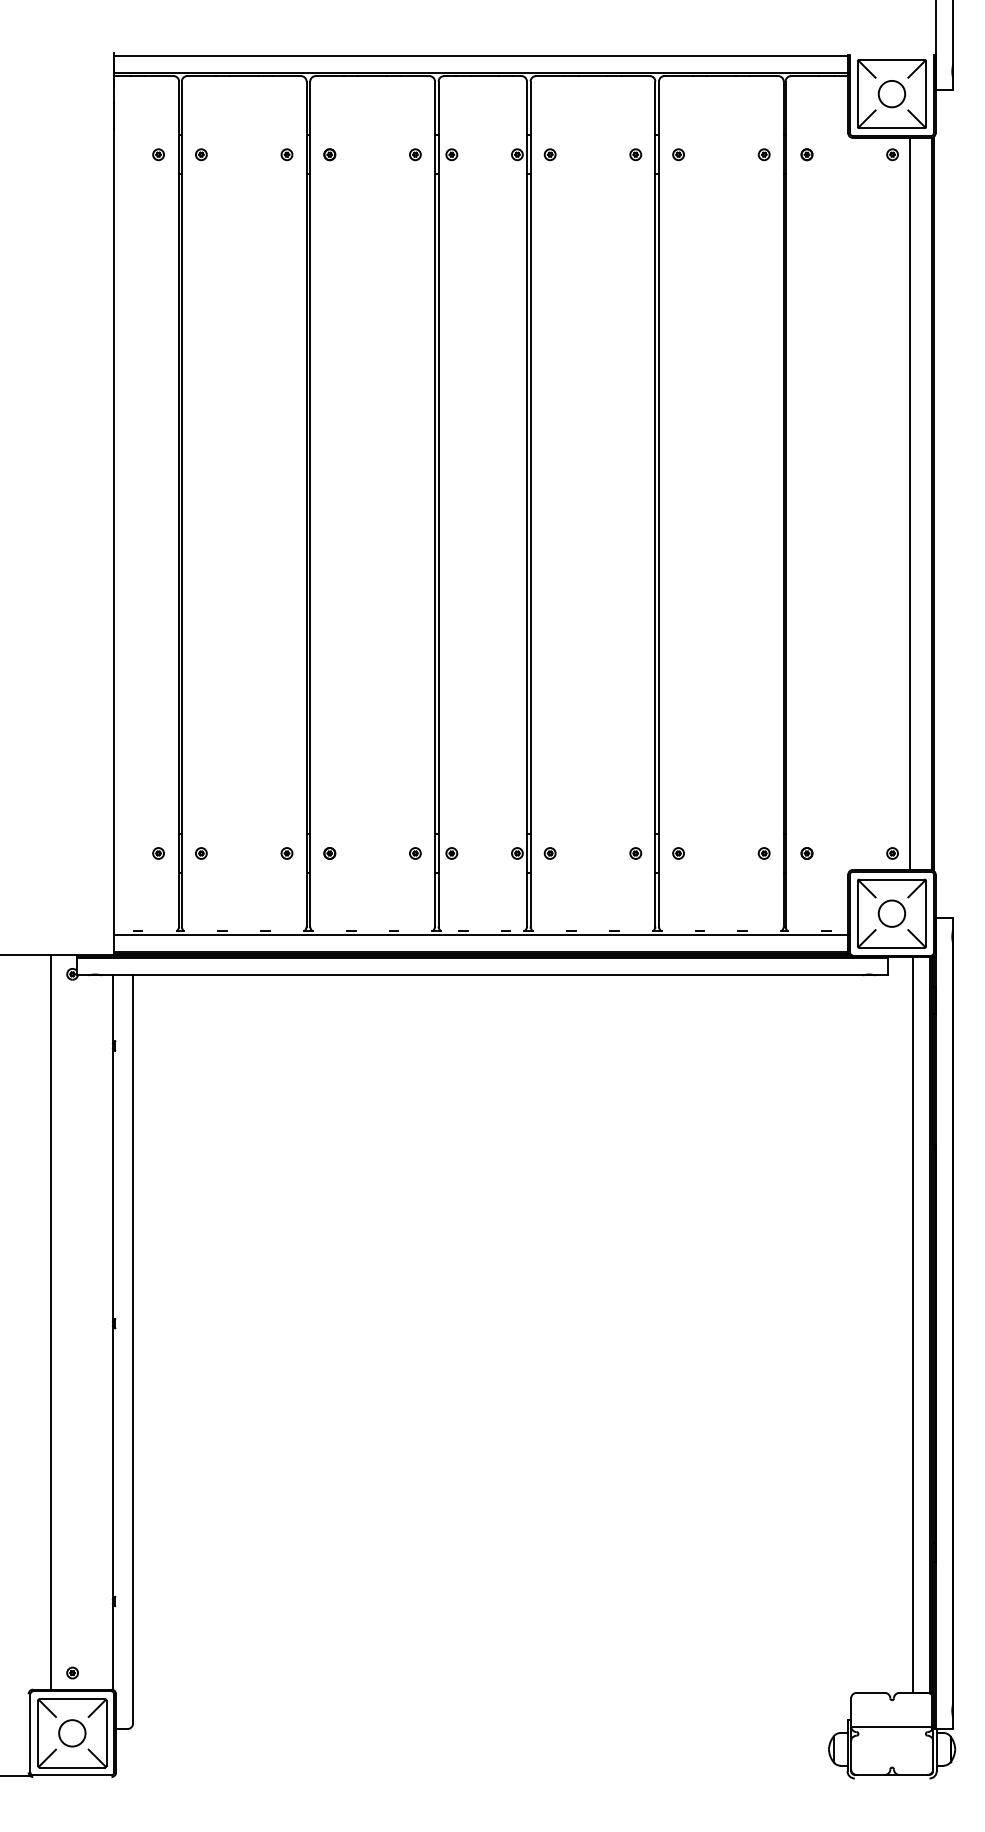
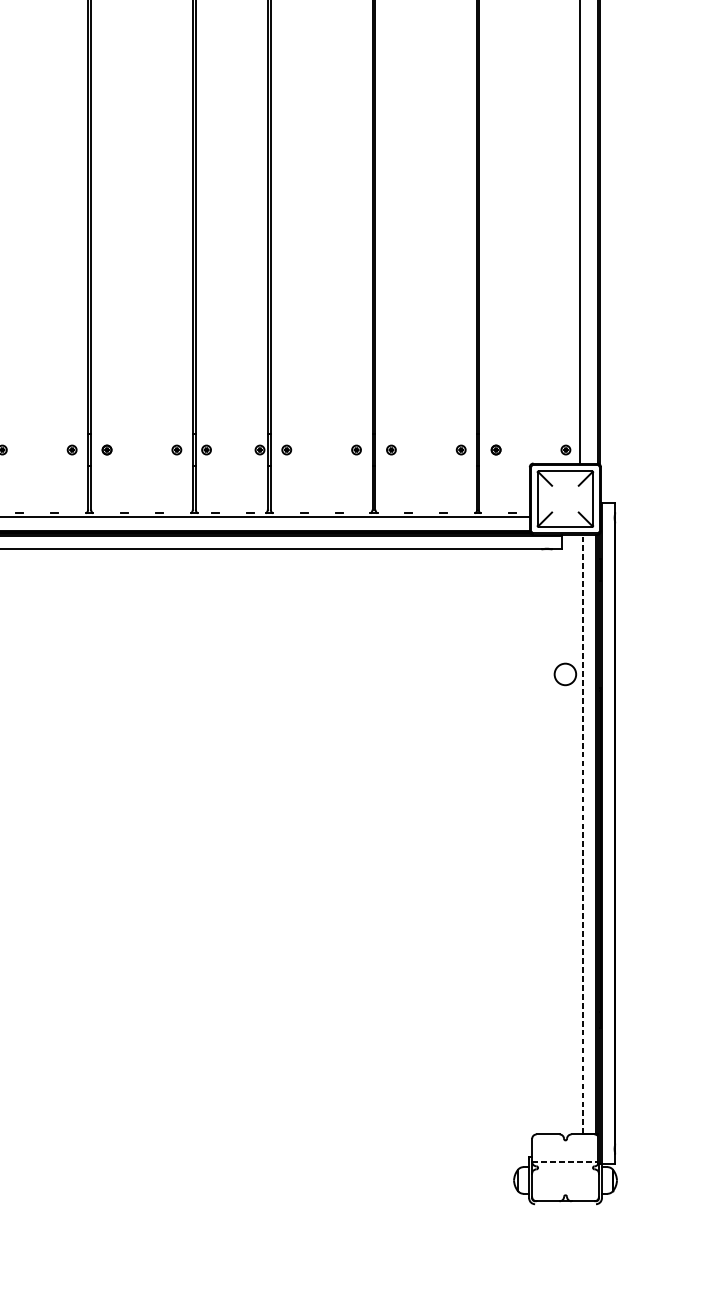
circle: (891, 913) -> (565, 674), moved
line: (913, 1325) -> (582, 834), solid -> dashed
line: (892, 1726) -> (565, 1161), solid -> dashed

